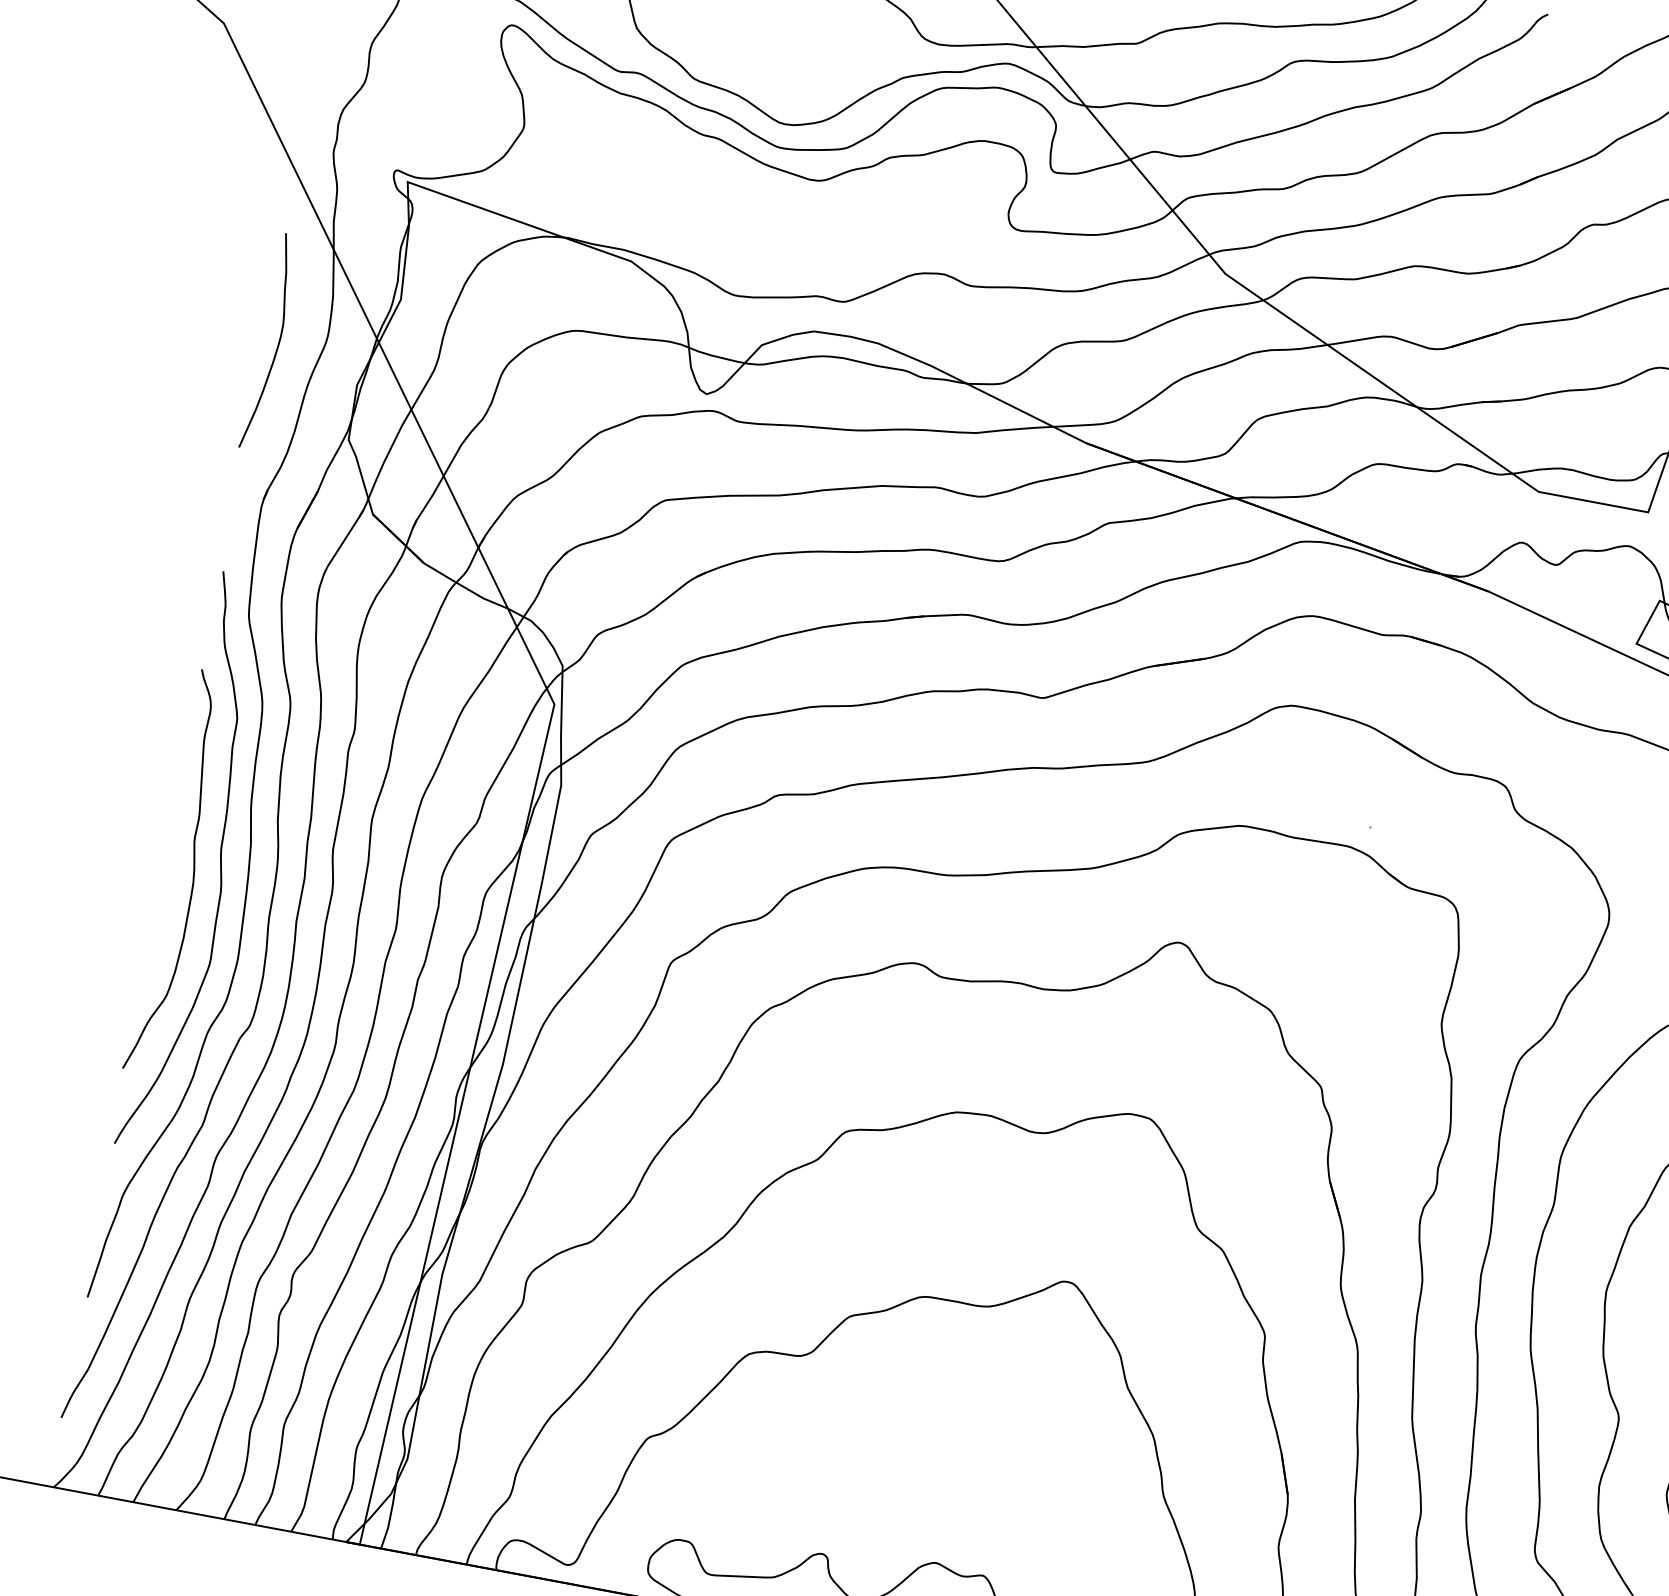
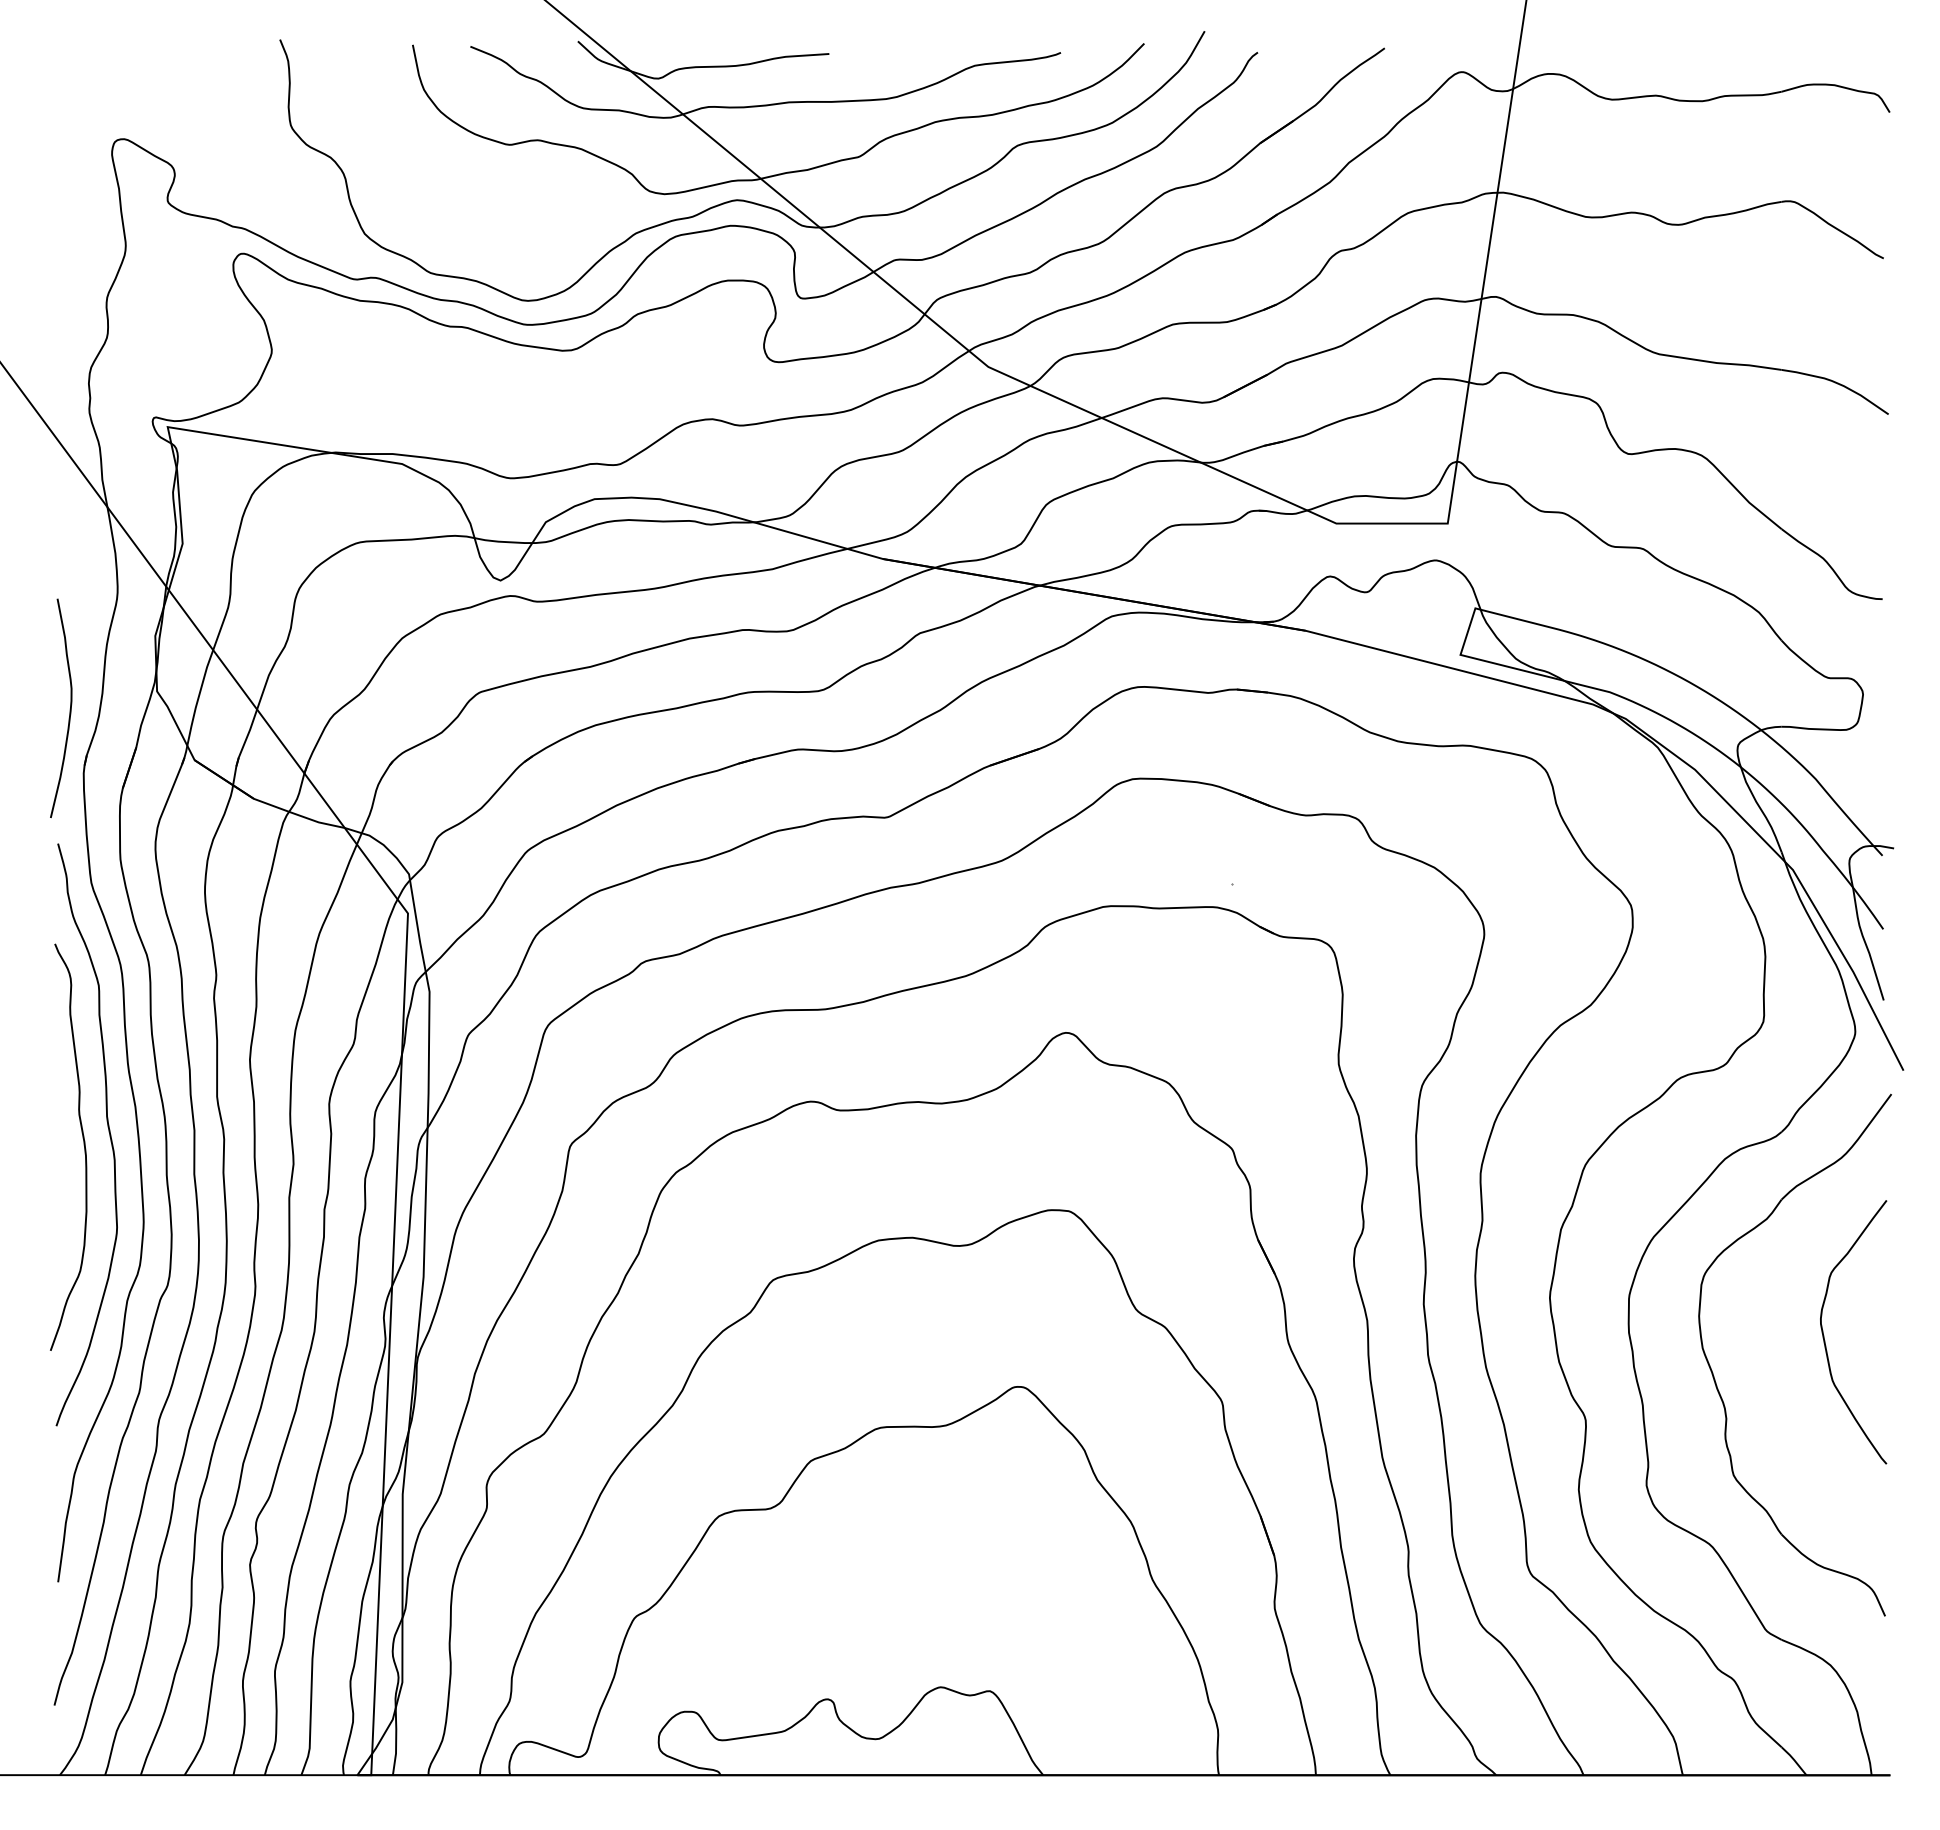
curve: (277, 344) -> (69, 709), moved

